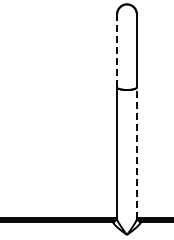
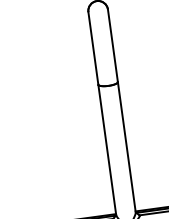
line: (117, 50) -> (93, 48), dashed -> solid
line: (136, 153) -> (126, 147), dashed -> solid

